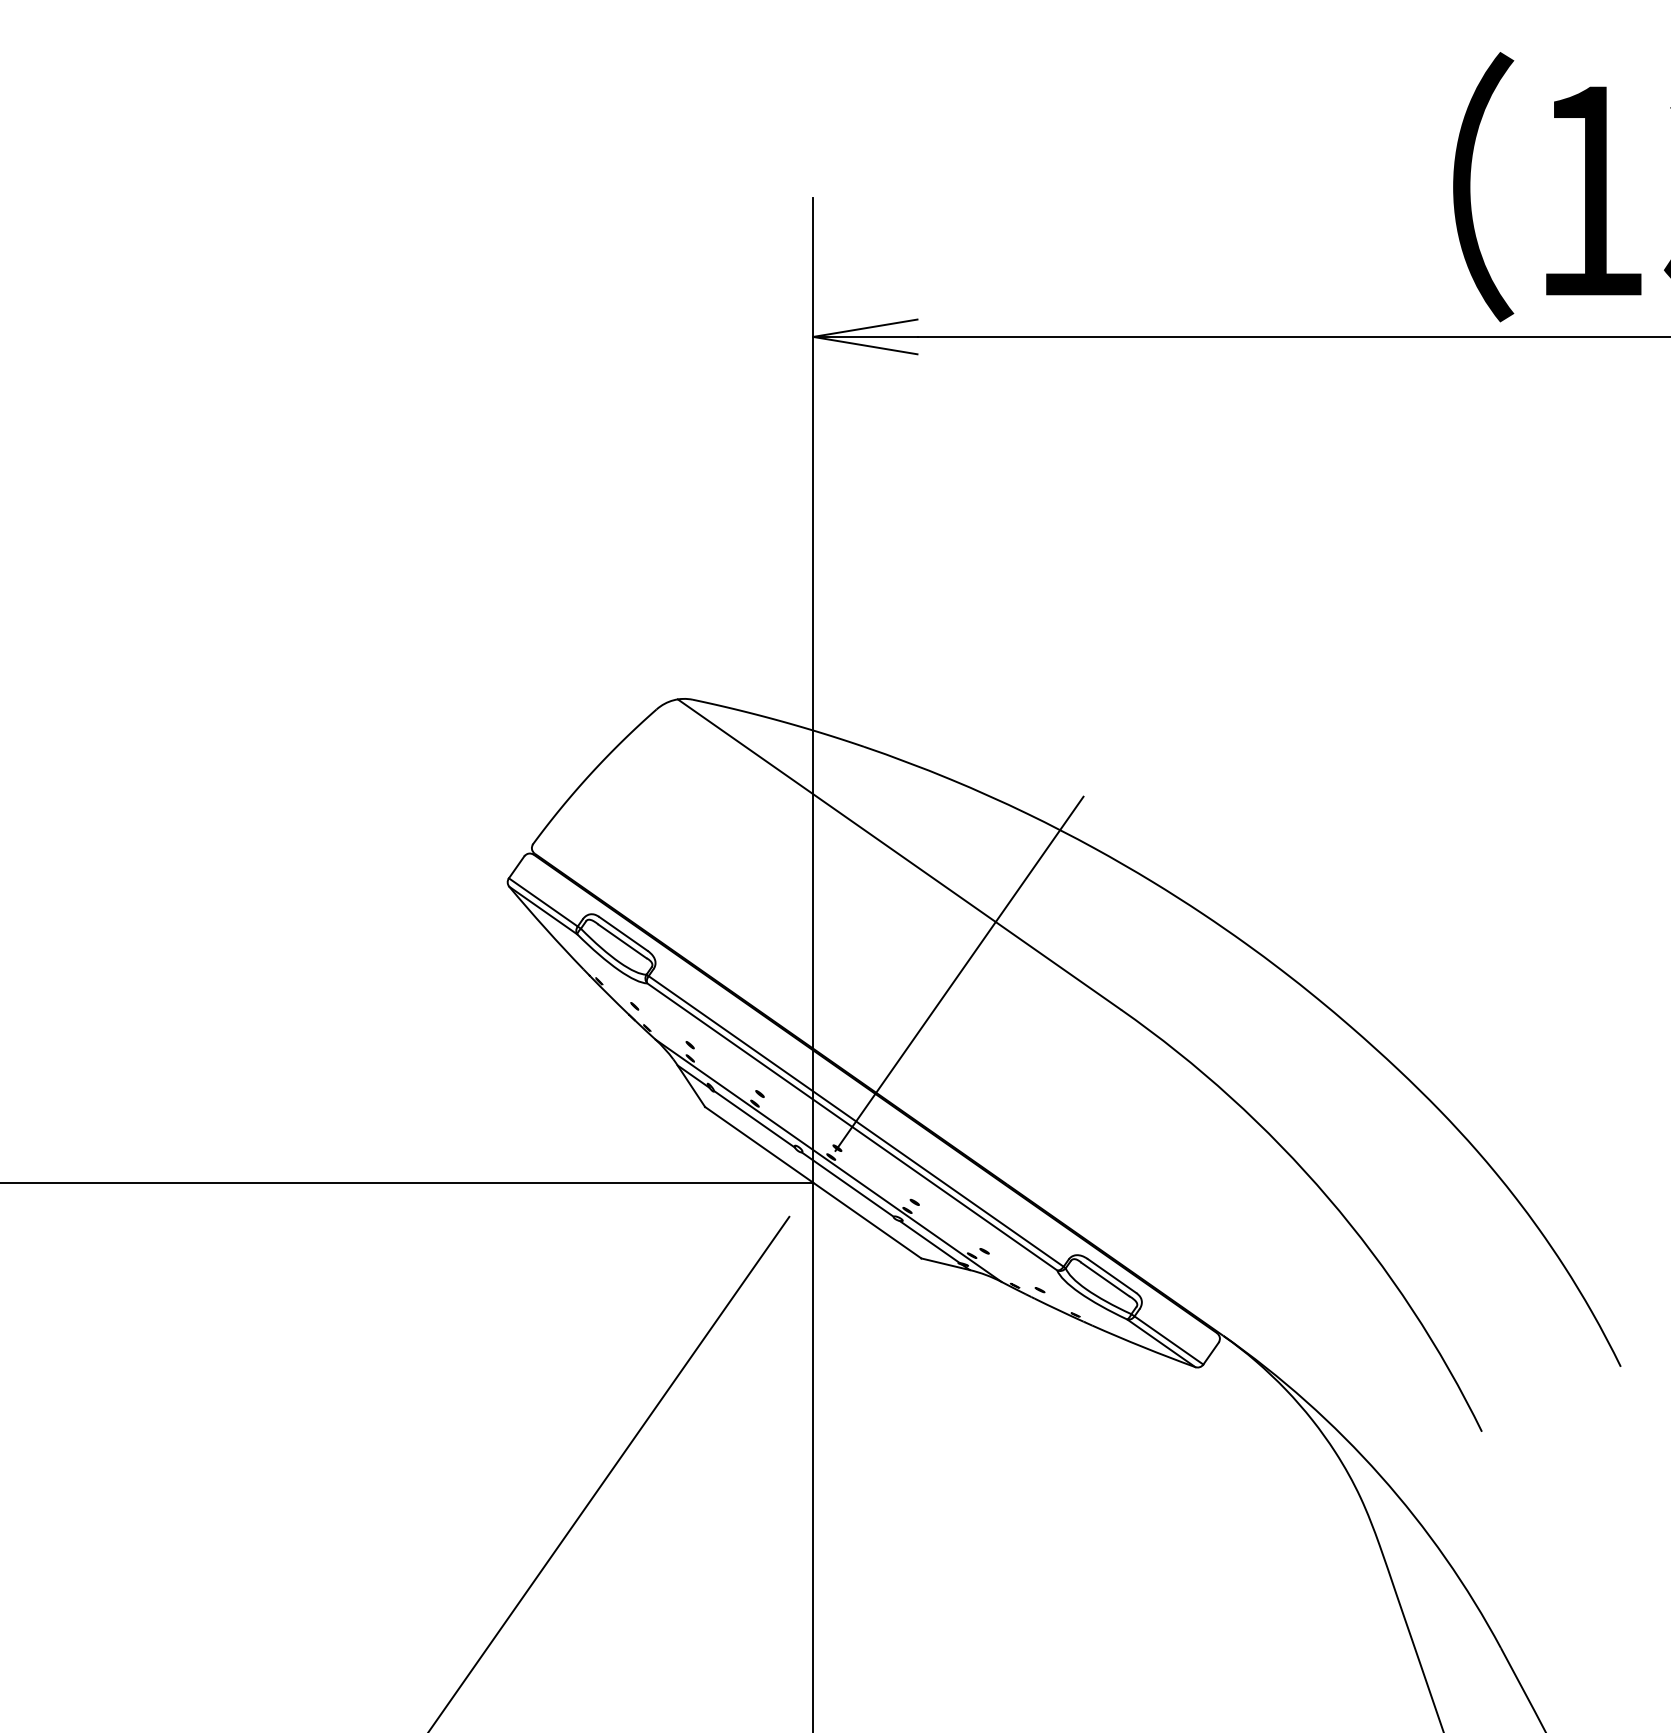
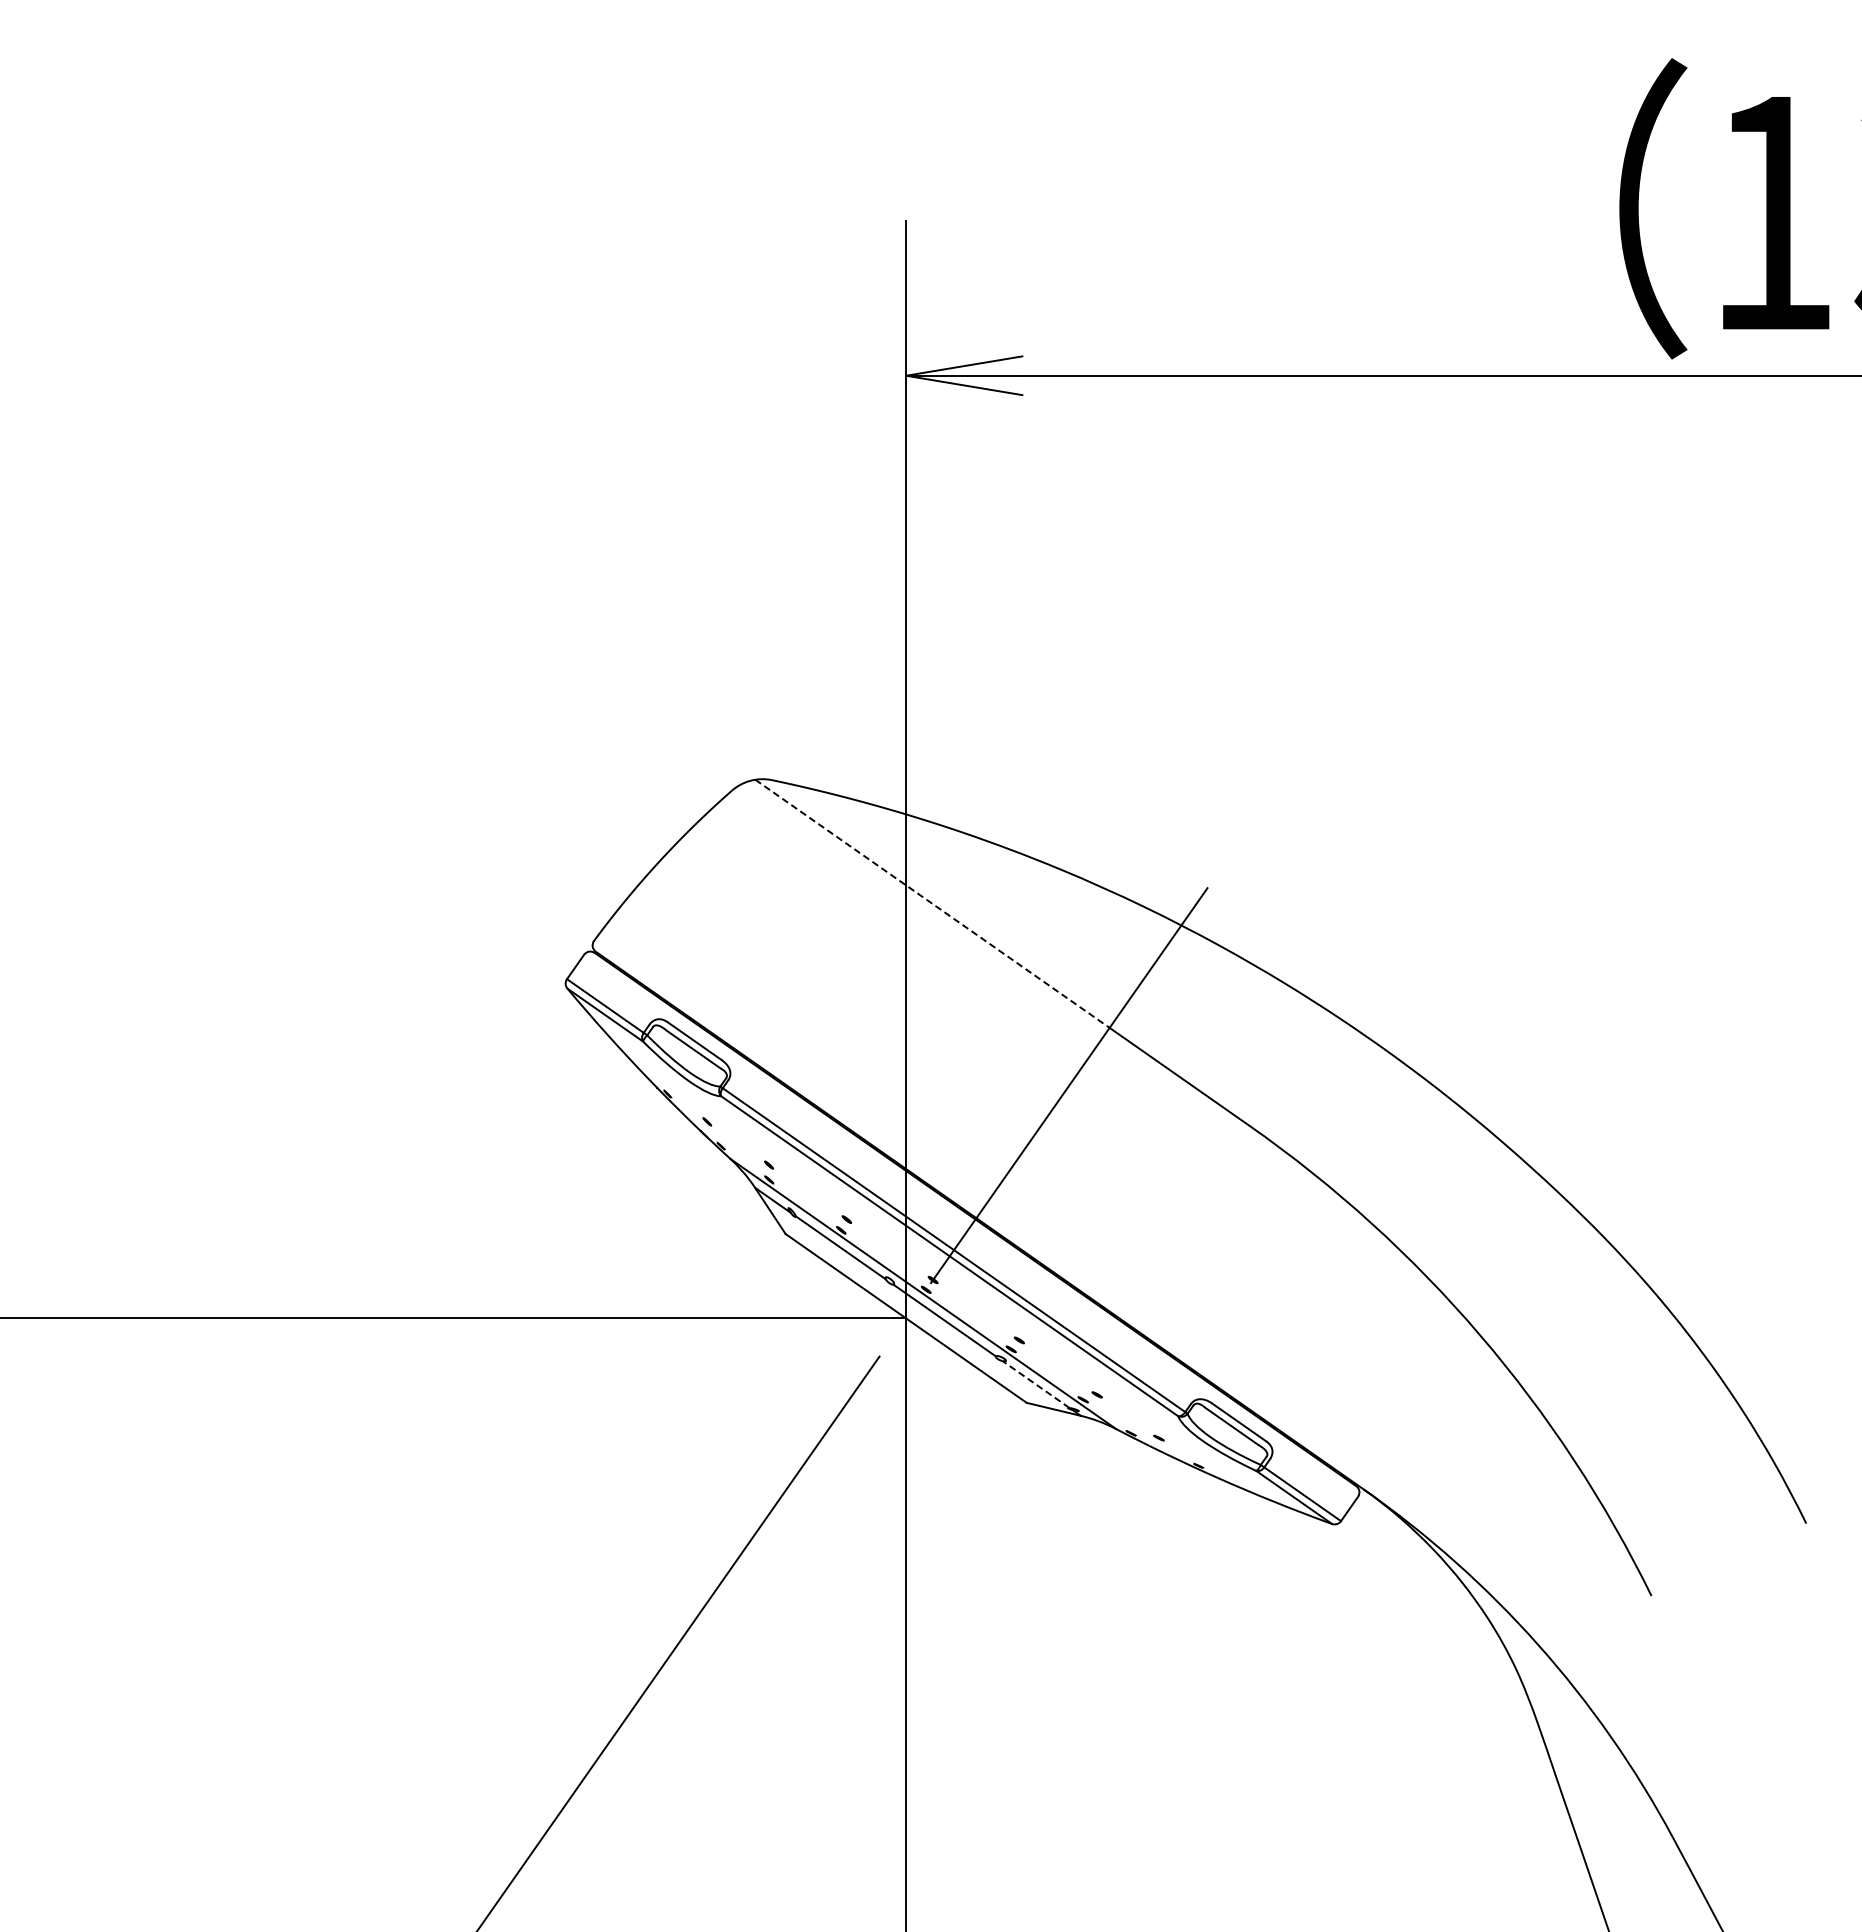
line: (836, 811) -> (932, 904), solid -> dashed
line: (930, 1241) -> (1036, 1384), solid -> dashed

